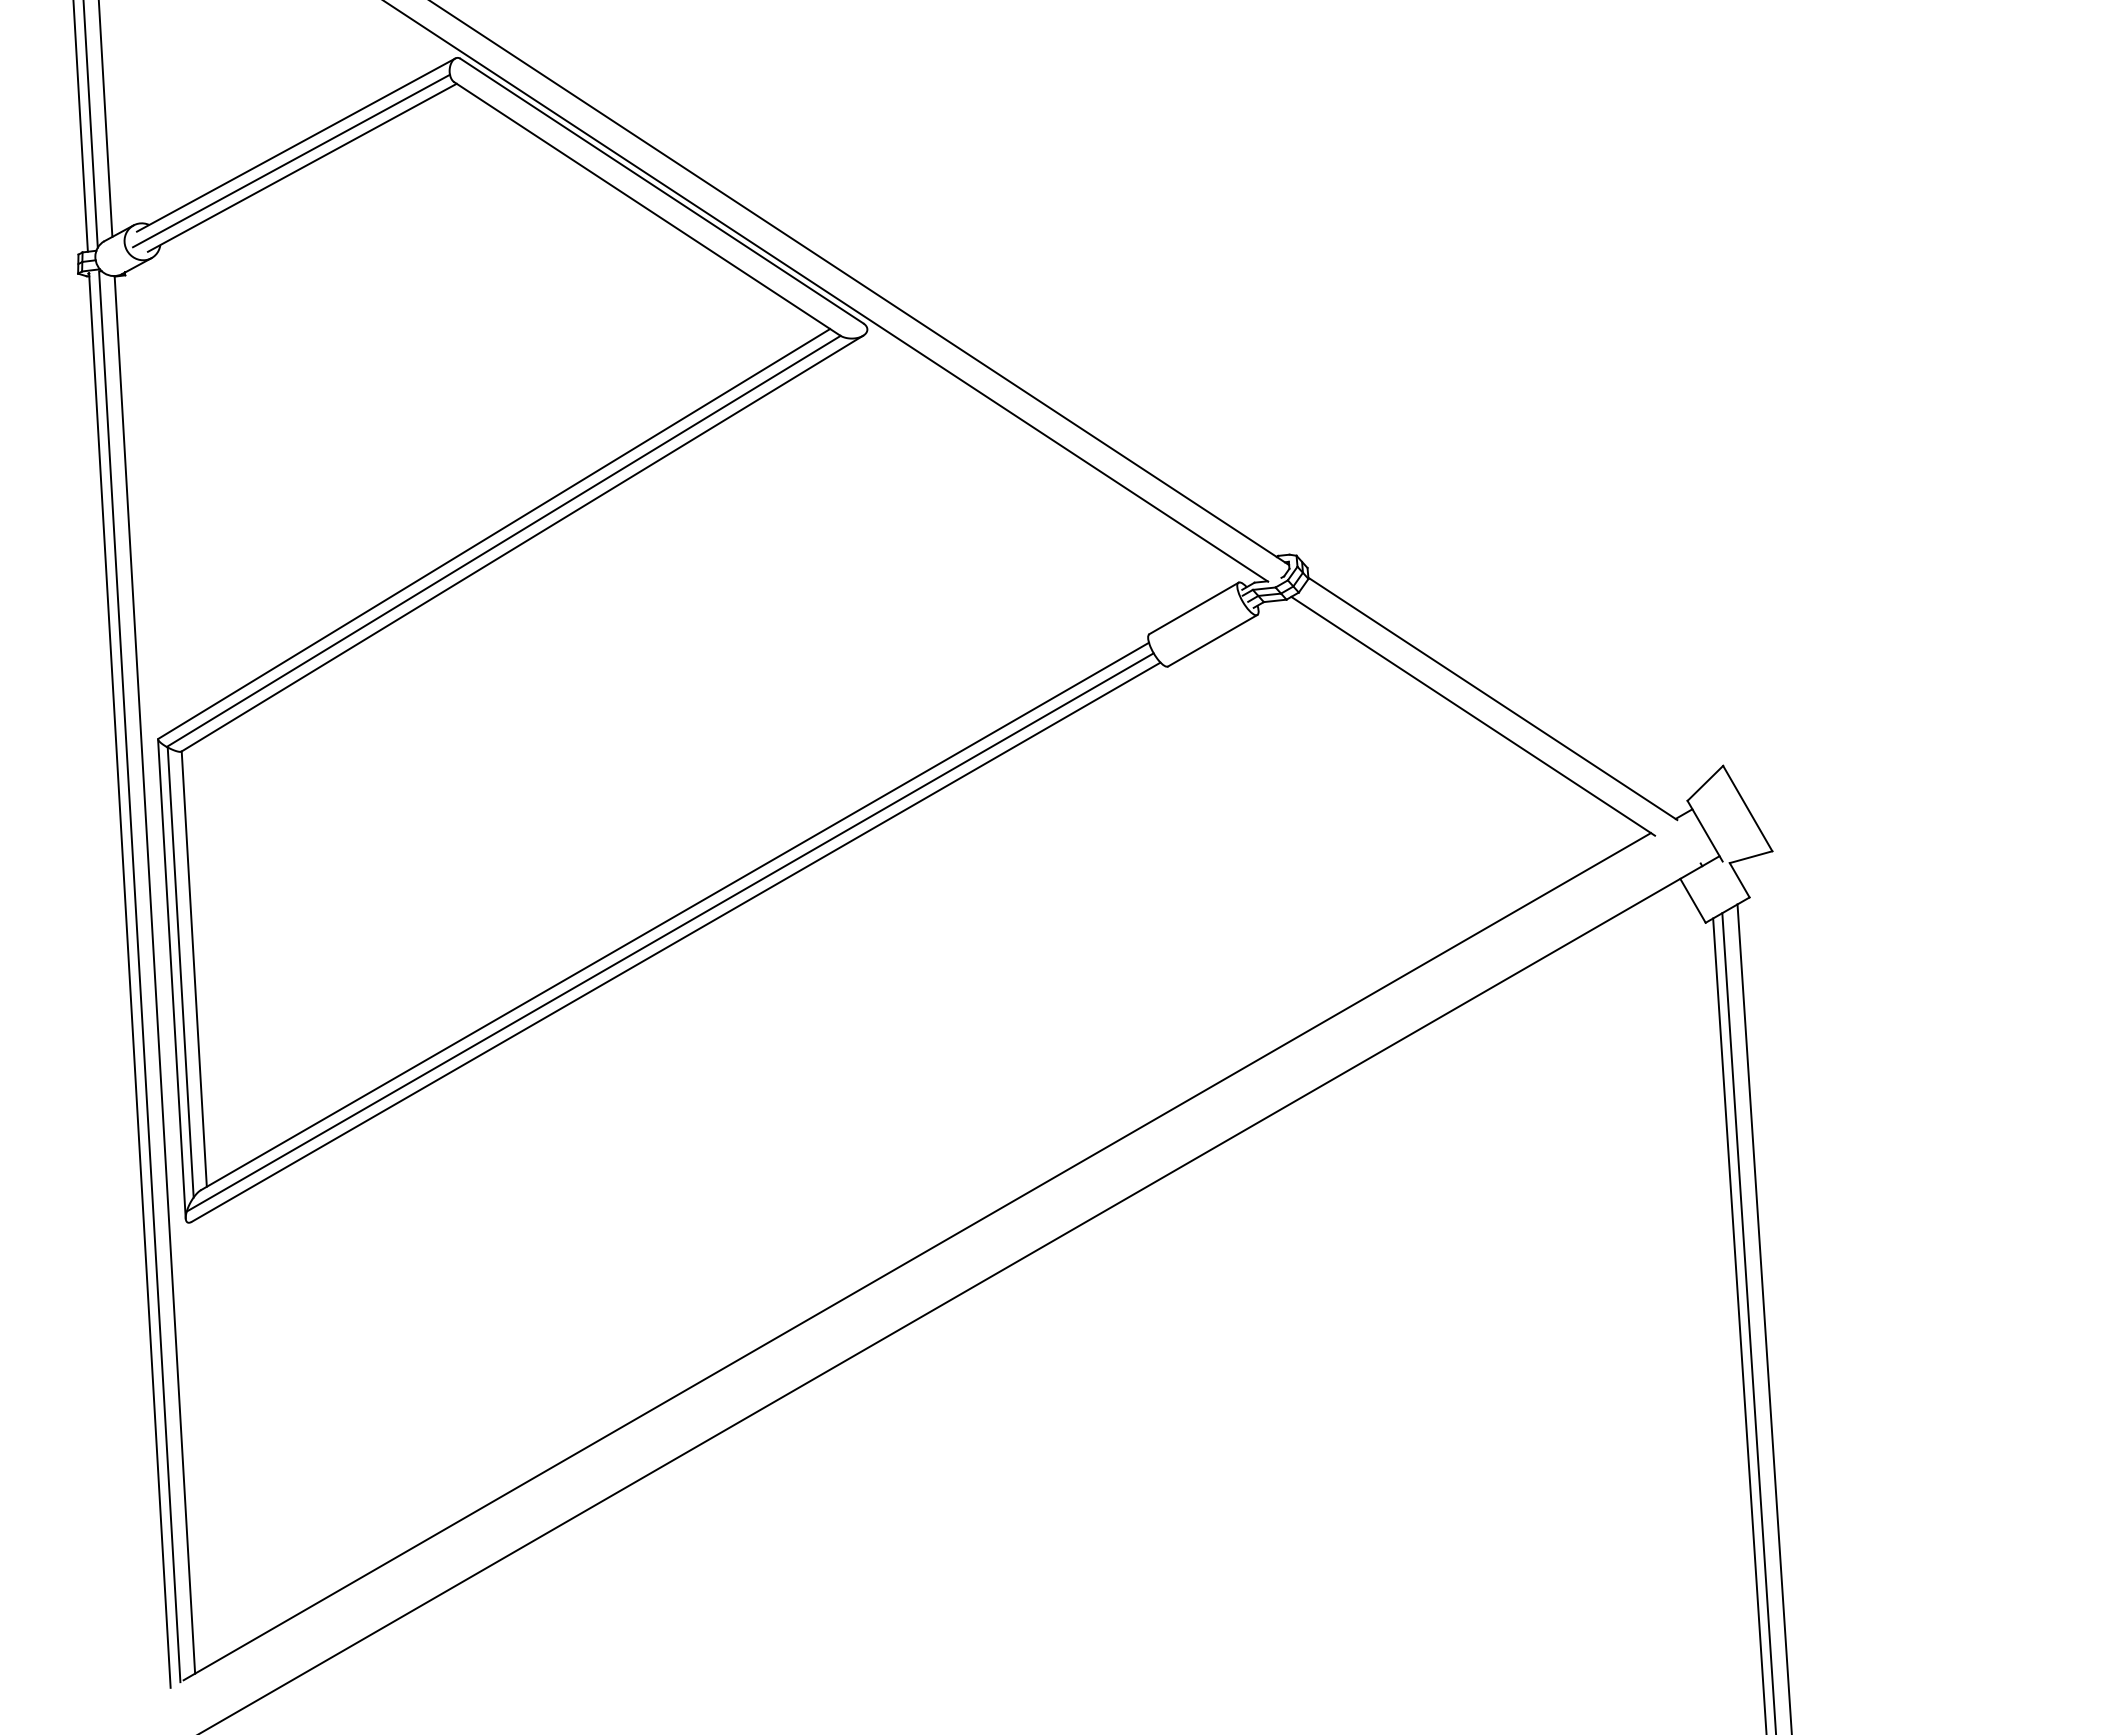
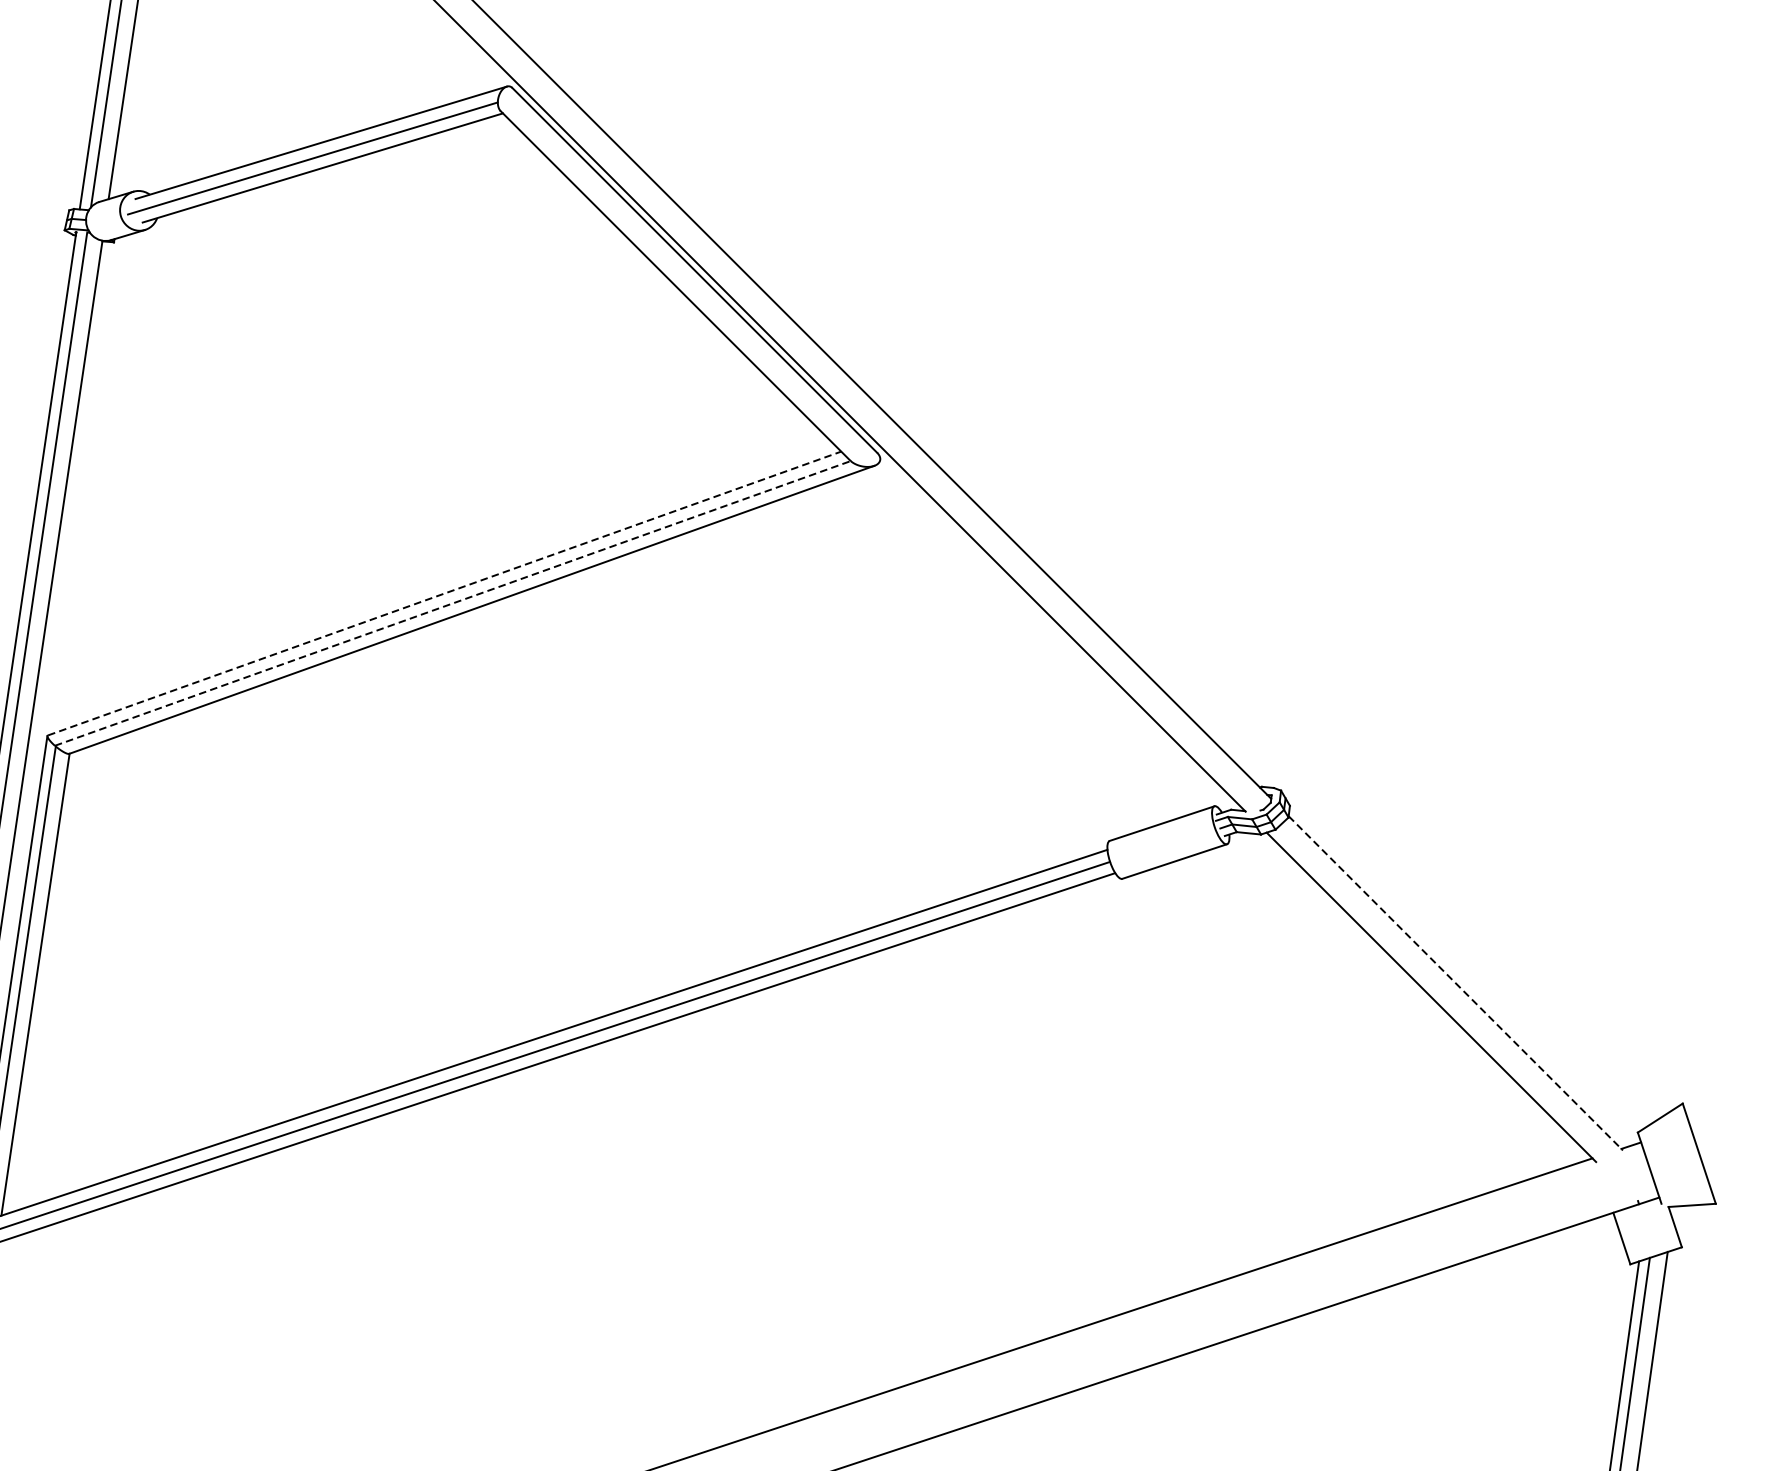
line: (494, 533) -> (444, 593), solid -> dashed
line: (503, 541) -> (452, 603), solid -> dashed
line: (1492, 698) -> (1455, 982), solid -> dashed

